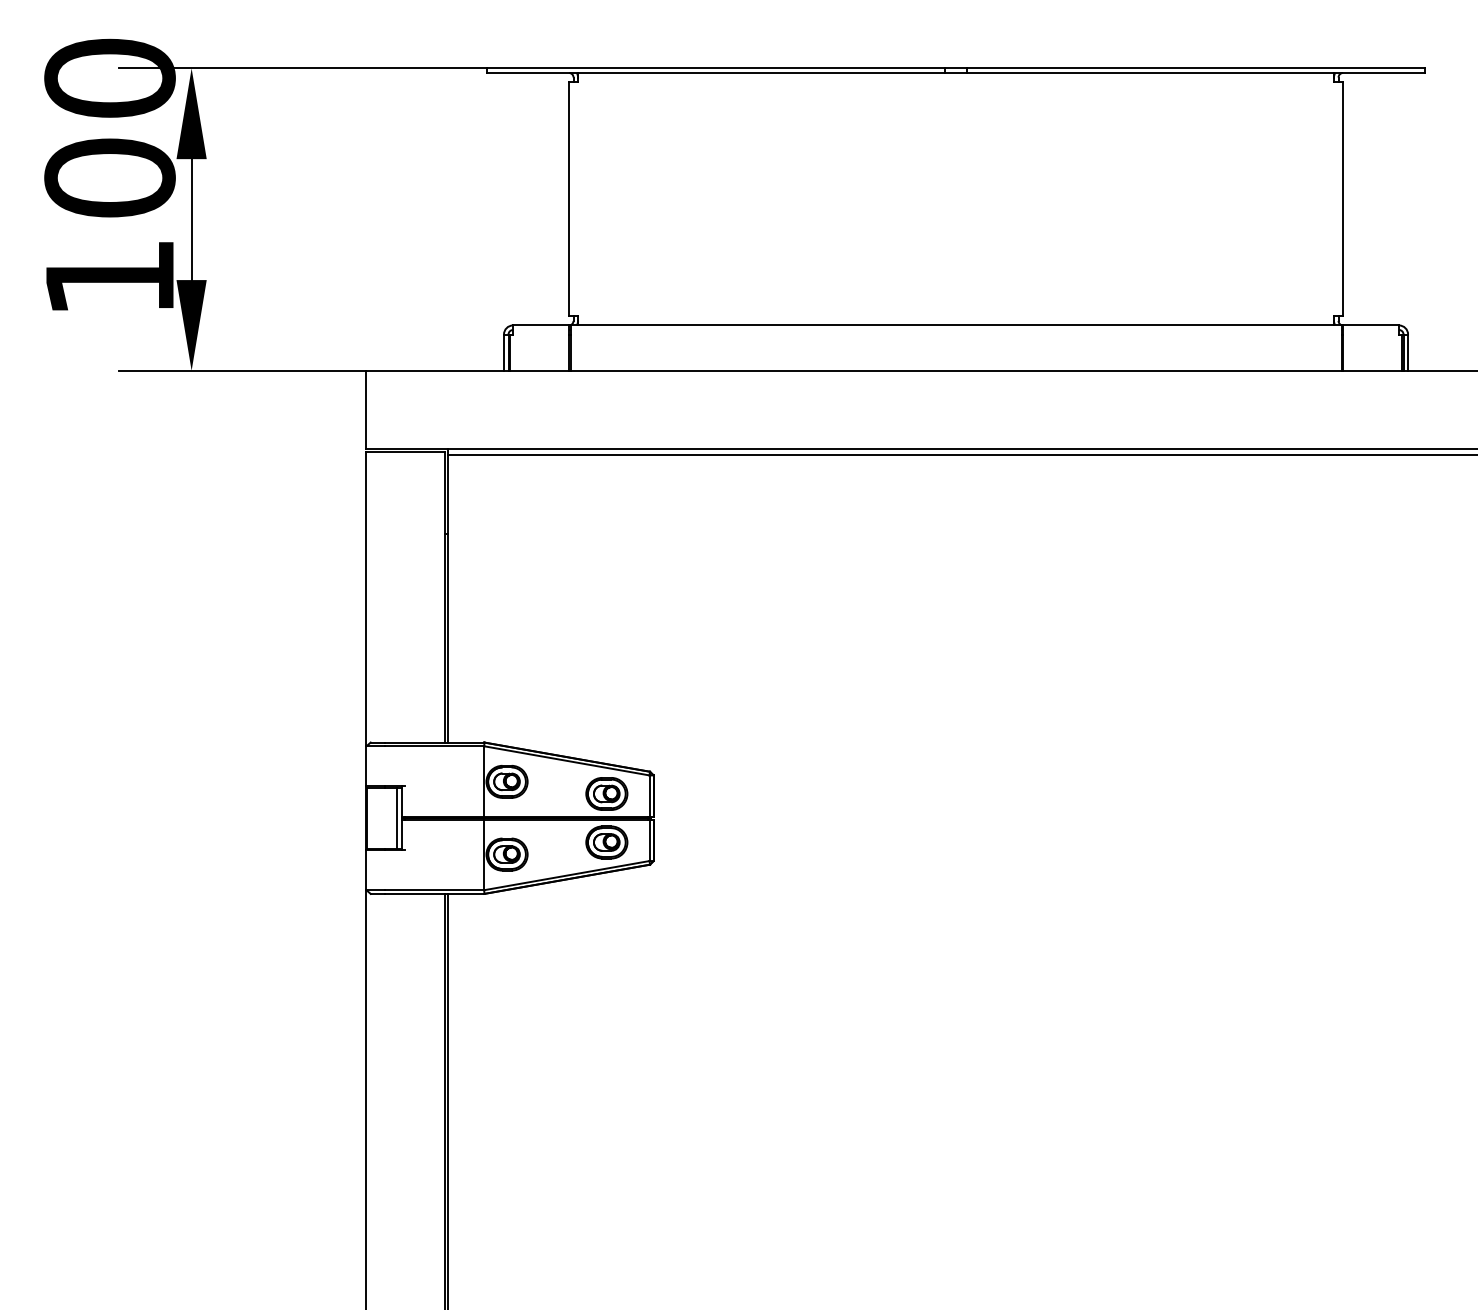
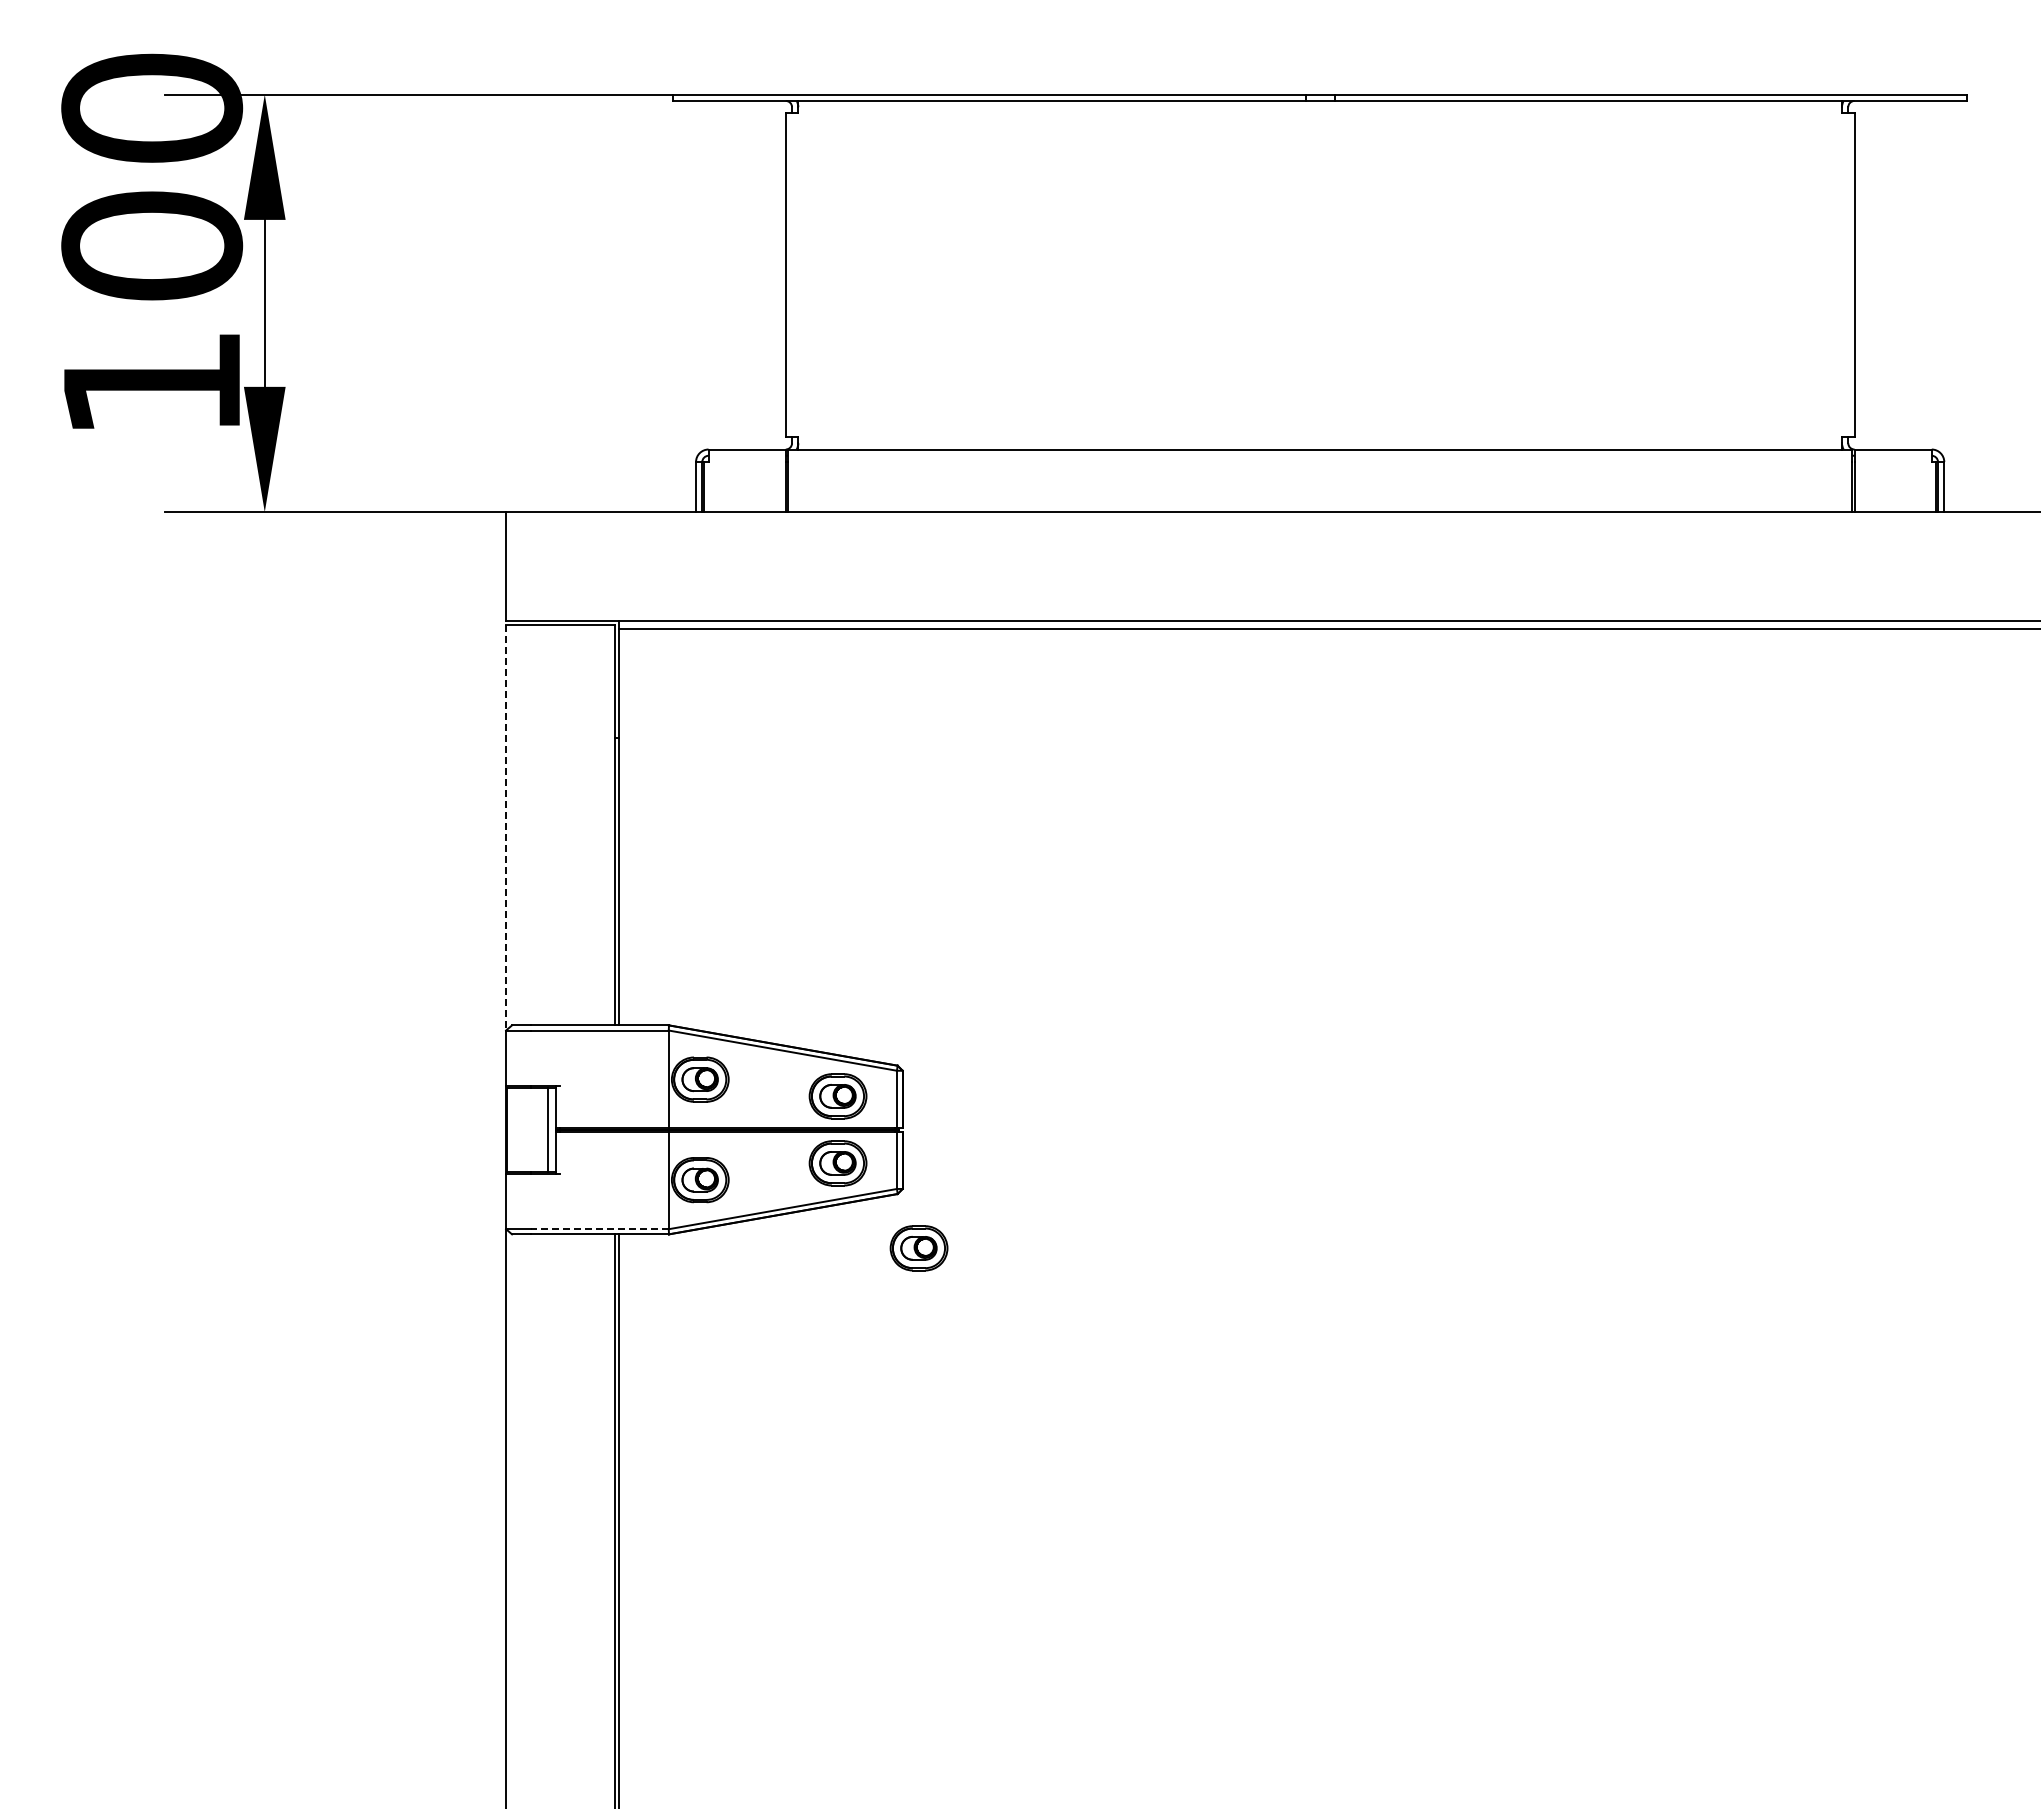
line: (366, 599) -> (506, 827), solid -> dashed
line: (434, 890) -> (599, 1229), solid -> dashed
part: (665, 904) -> (918, 1248), added

